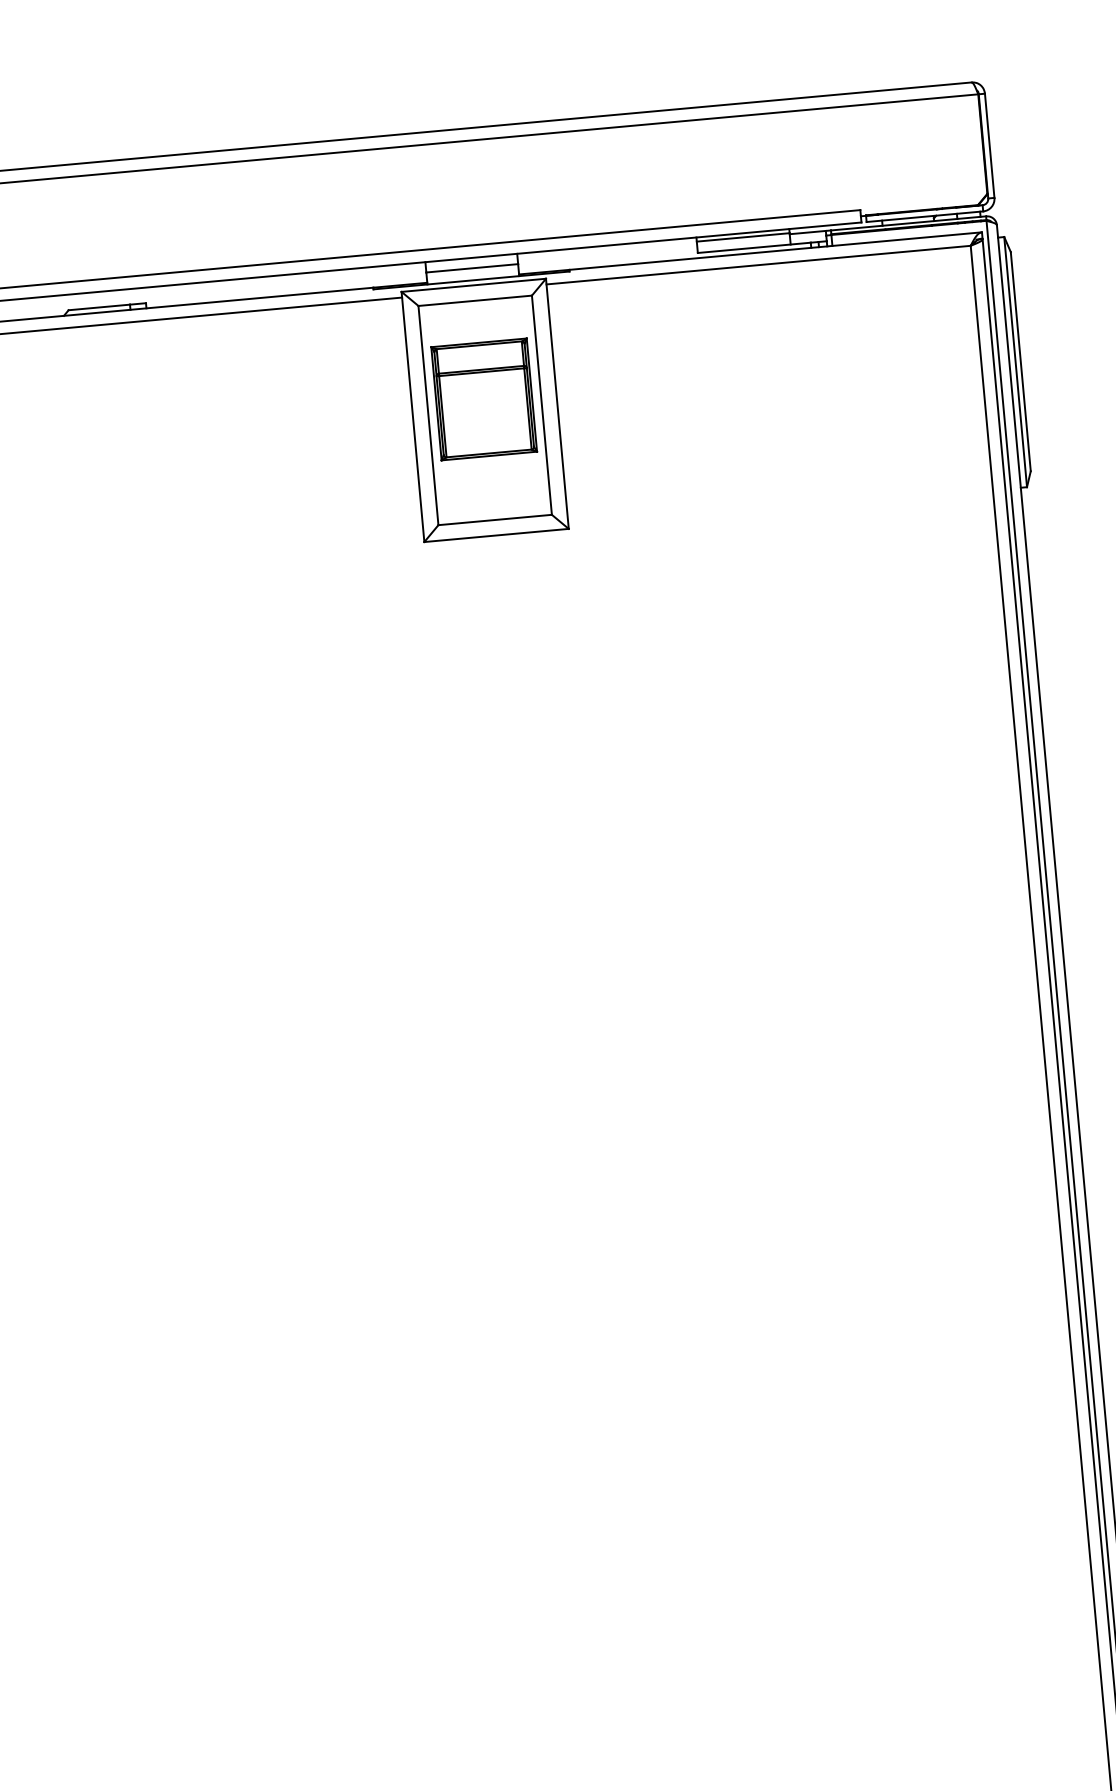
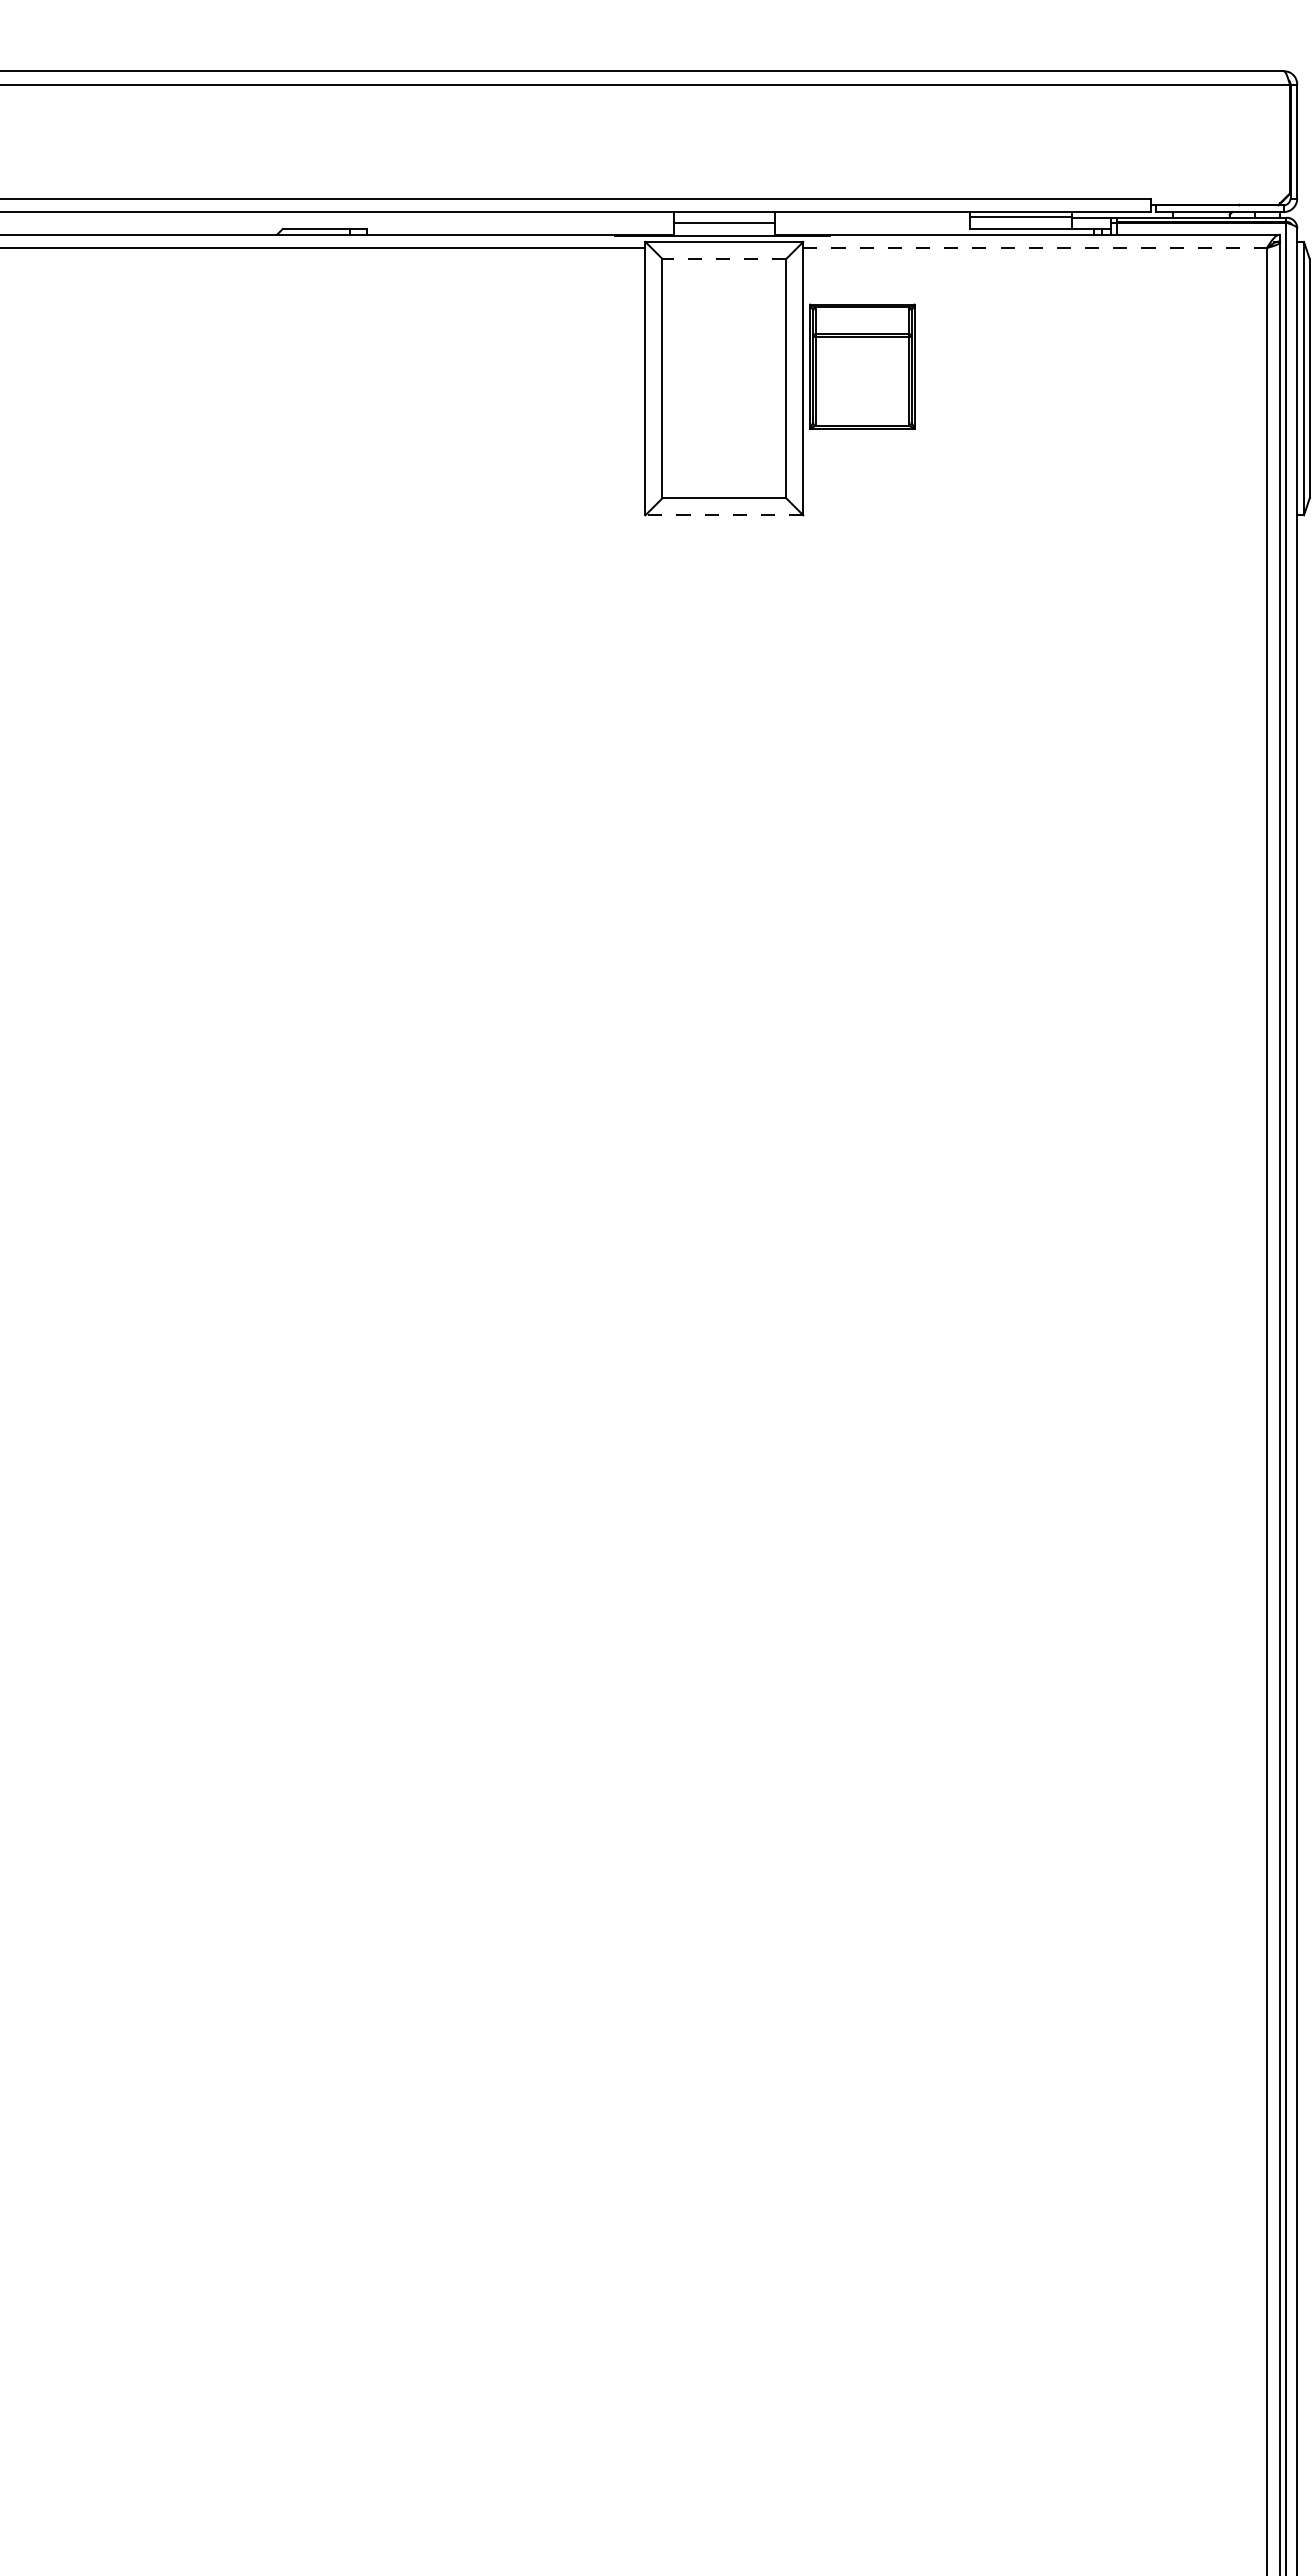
line: (759, 265) -> (1035, 248), solid -> dashed
line: (475, 300) -> (724, 258), solid -> dashed
part: (484, 399) -> (862, 366), moved
line: (496, 535) -> (724, 515), solid -> dashed

